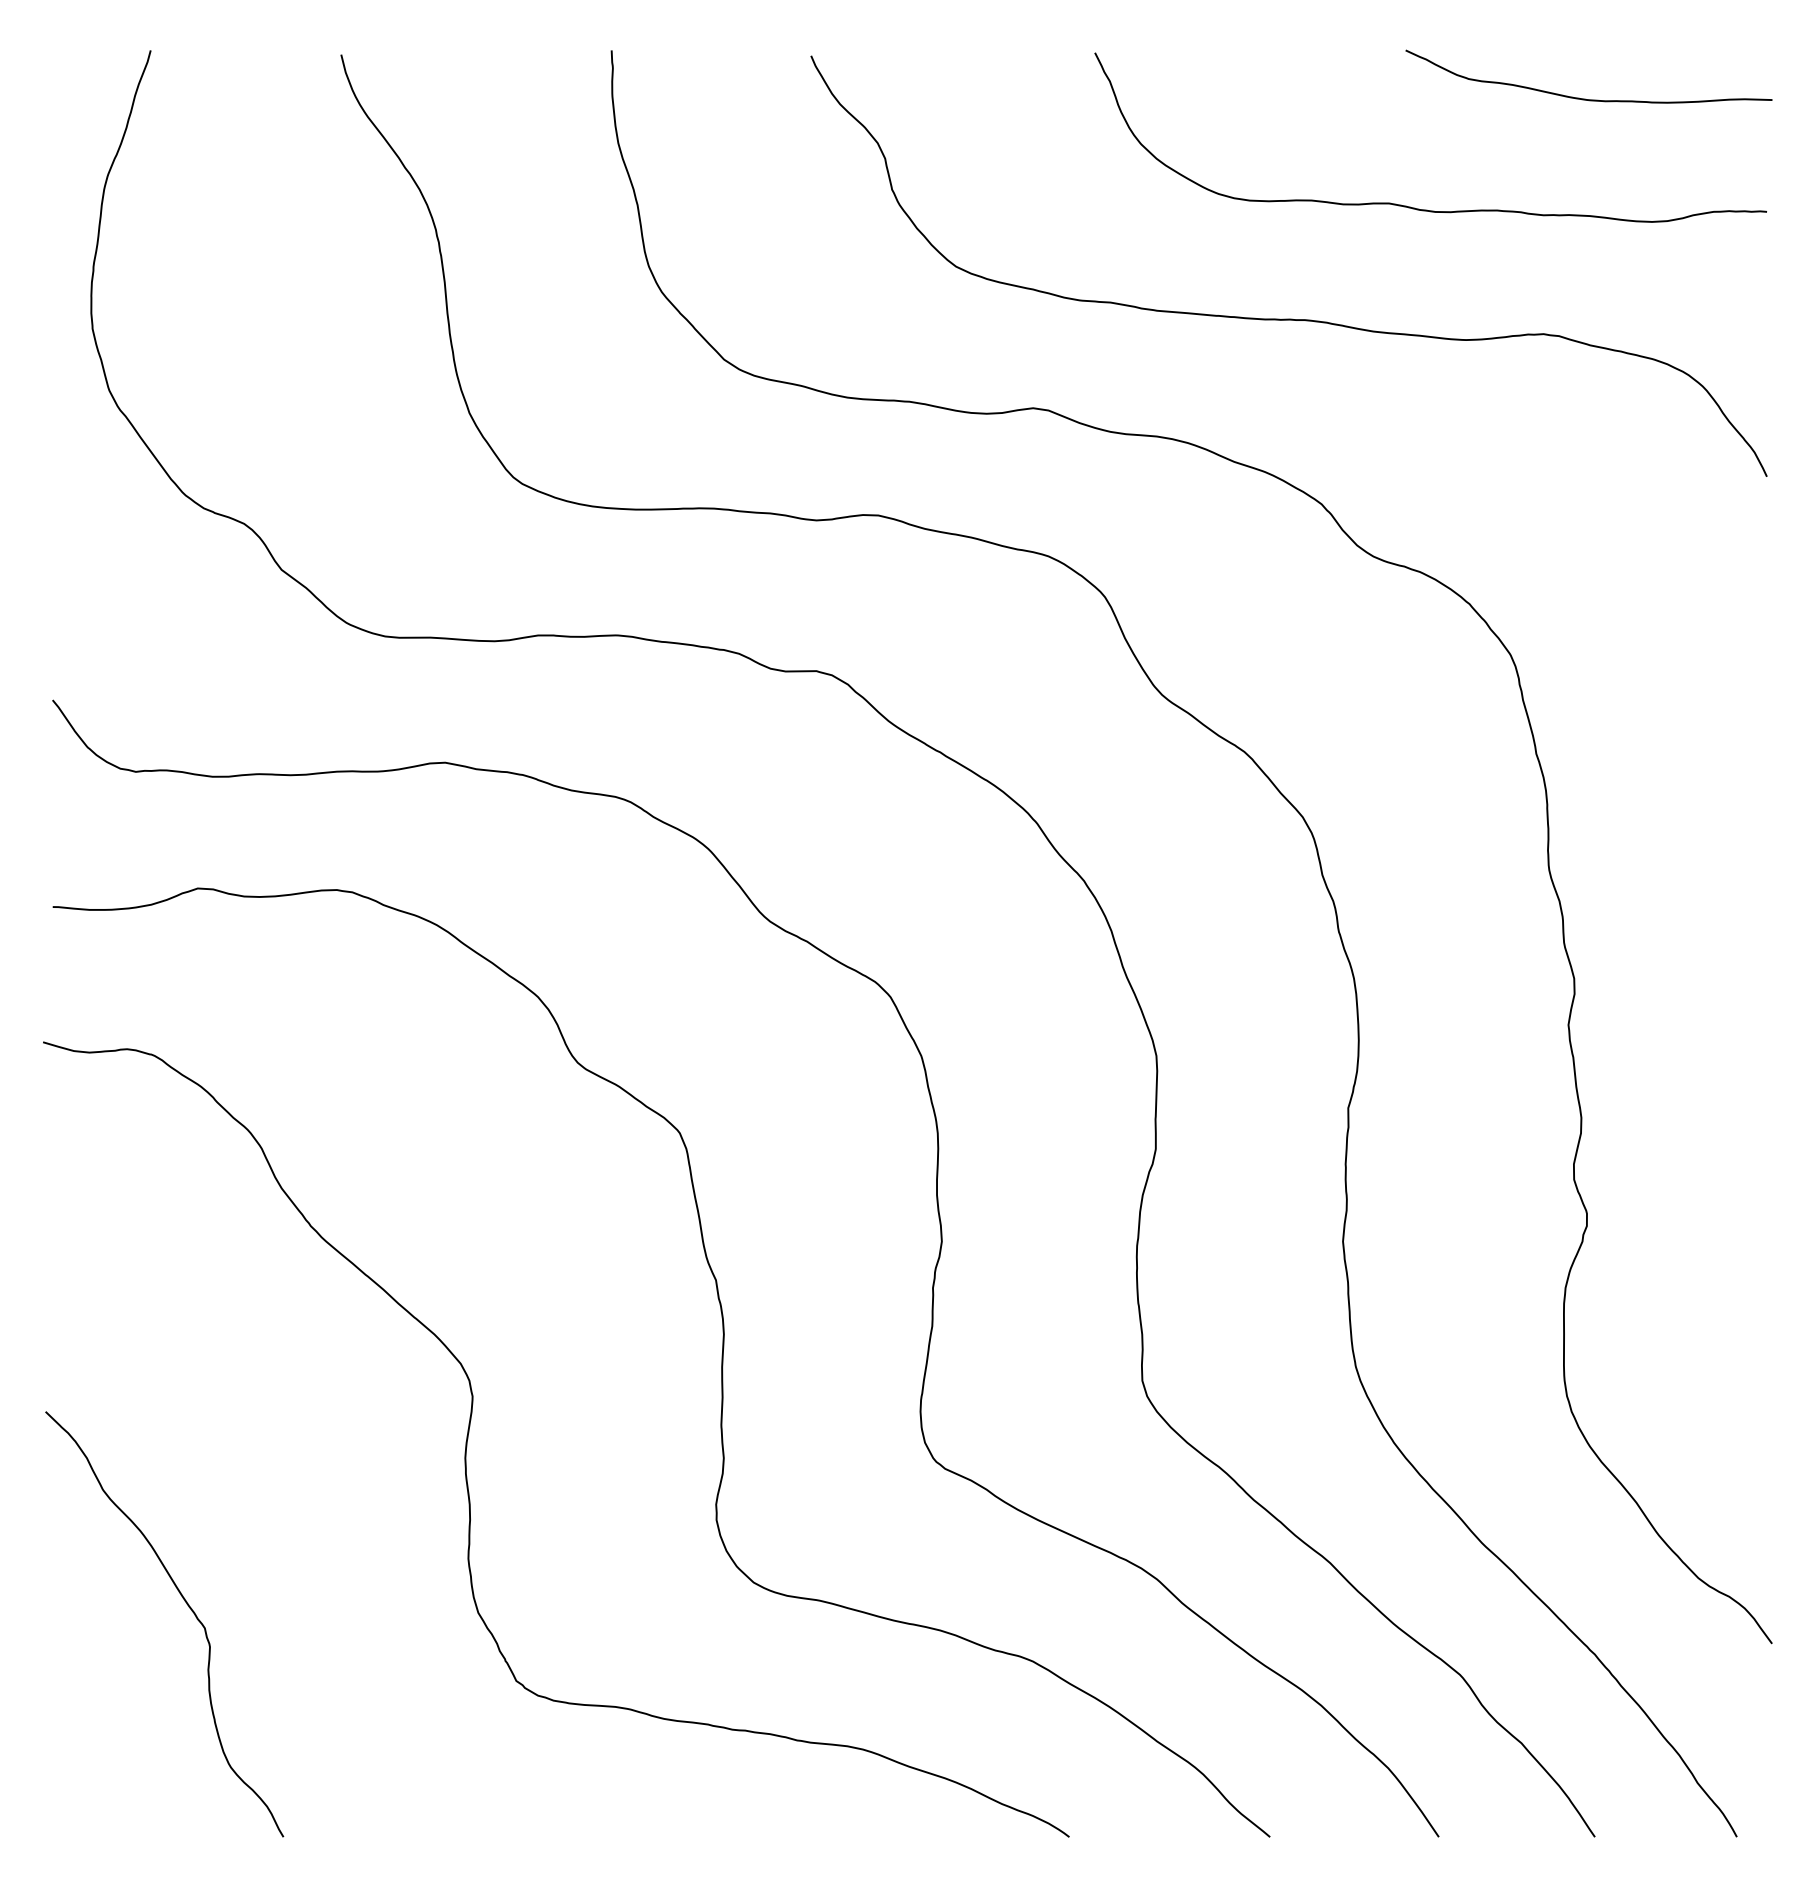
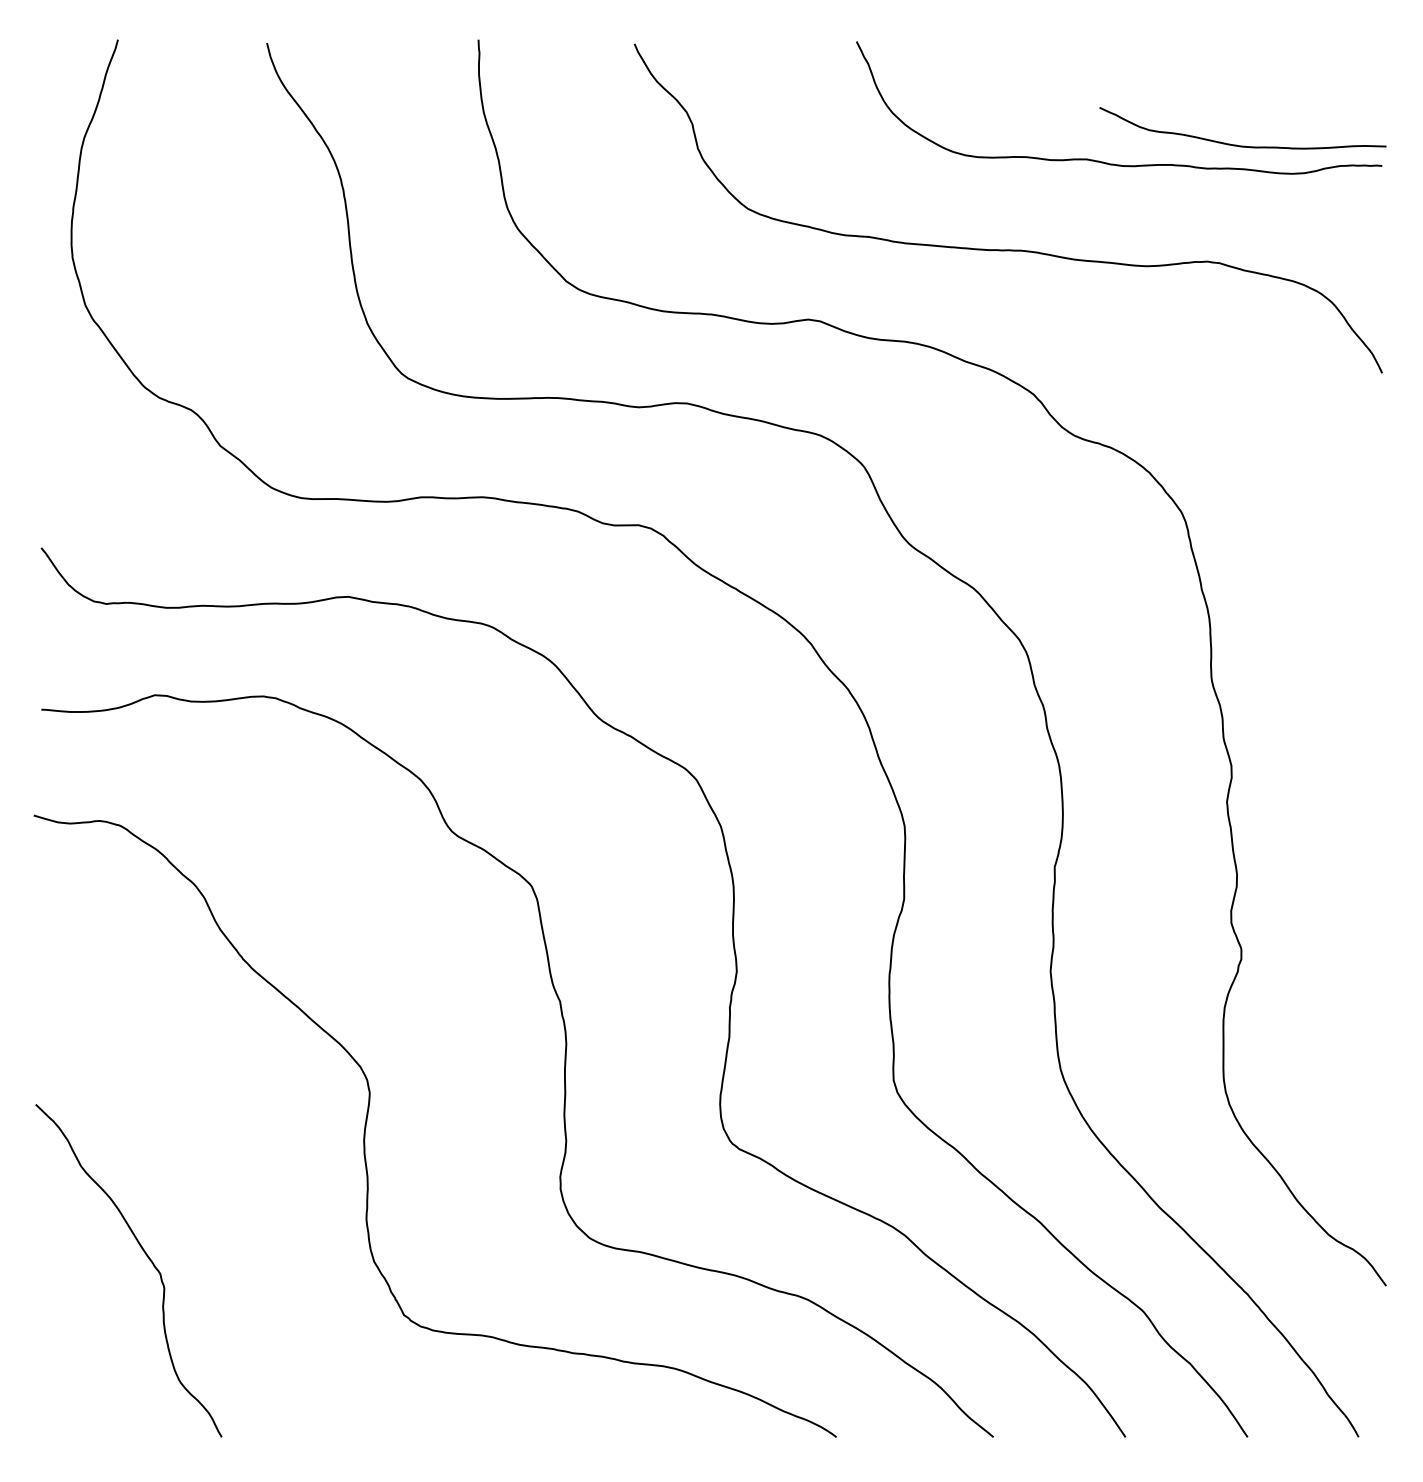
curve: (1585, 98) -> (1240, 145), moved

